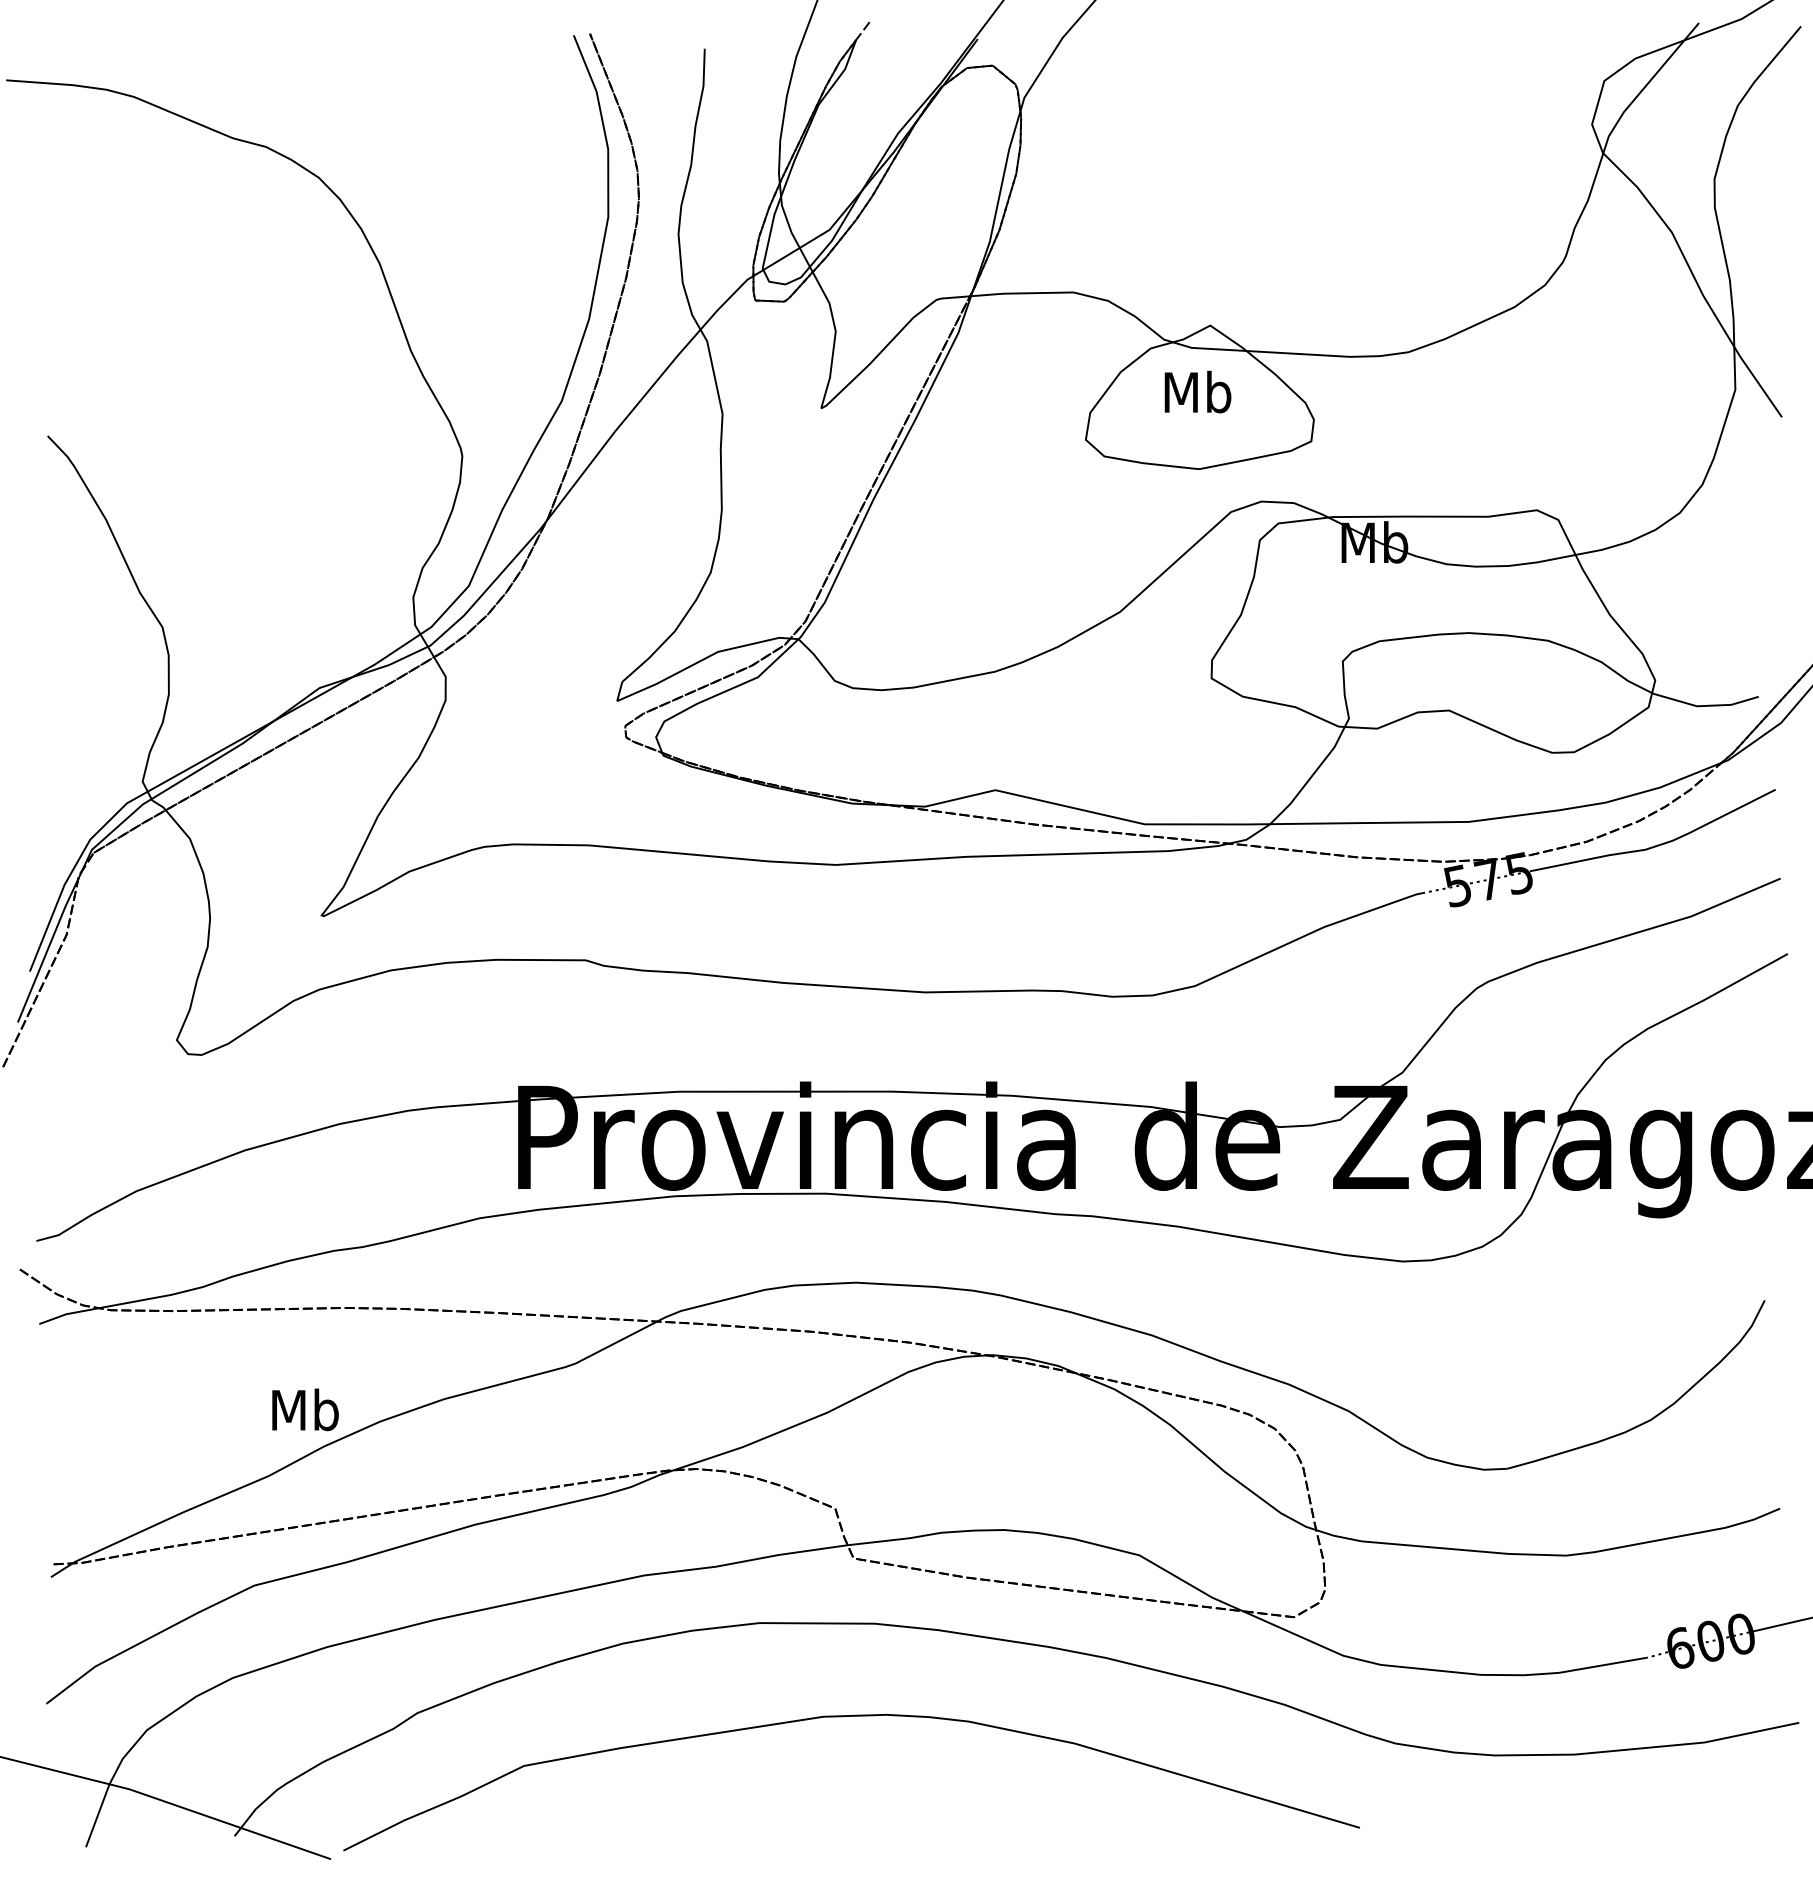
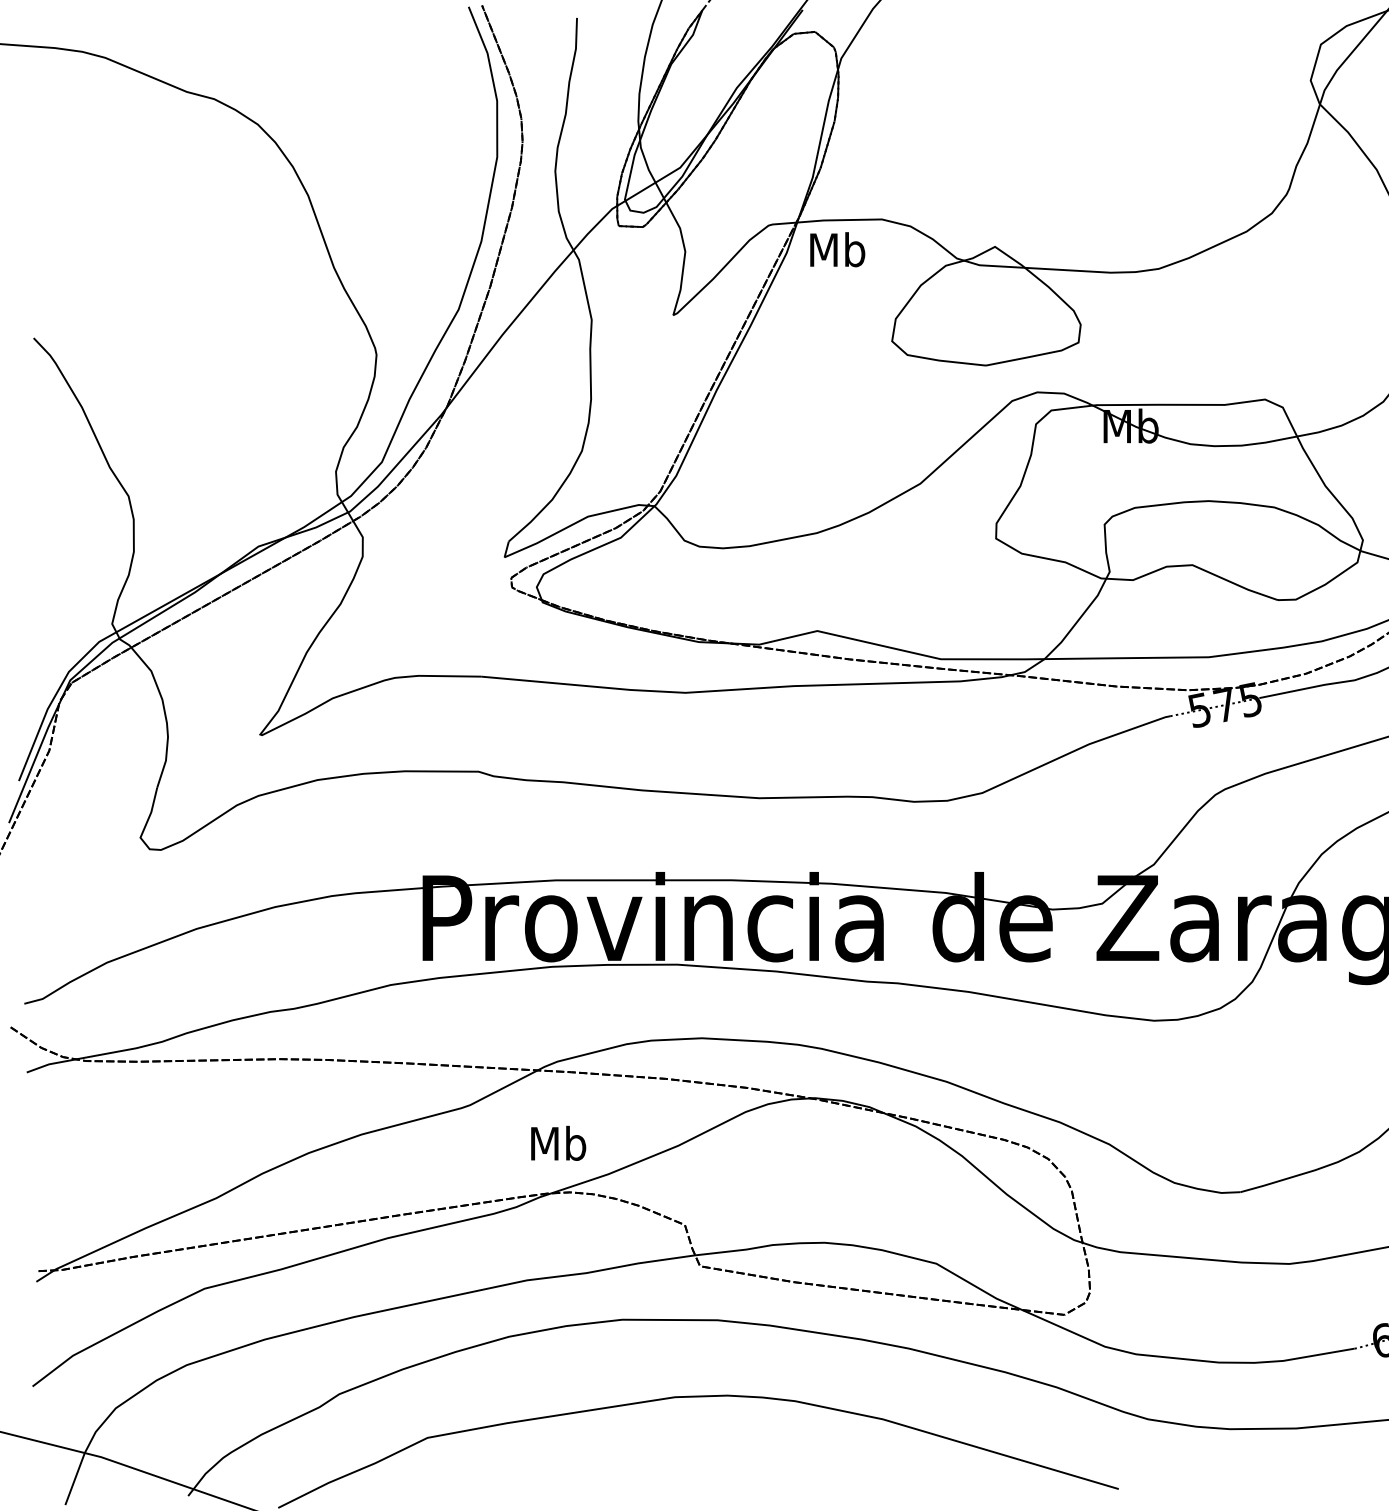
text: (1197, 391) -> (837, 249), moved
text: (305, 1409) -> (558, 1143), moved

